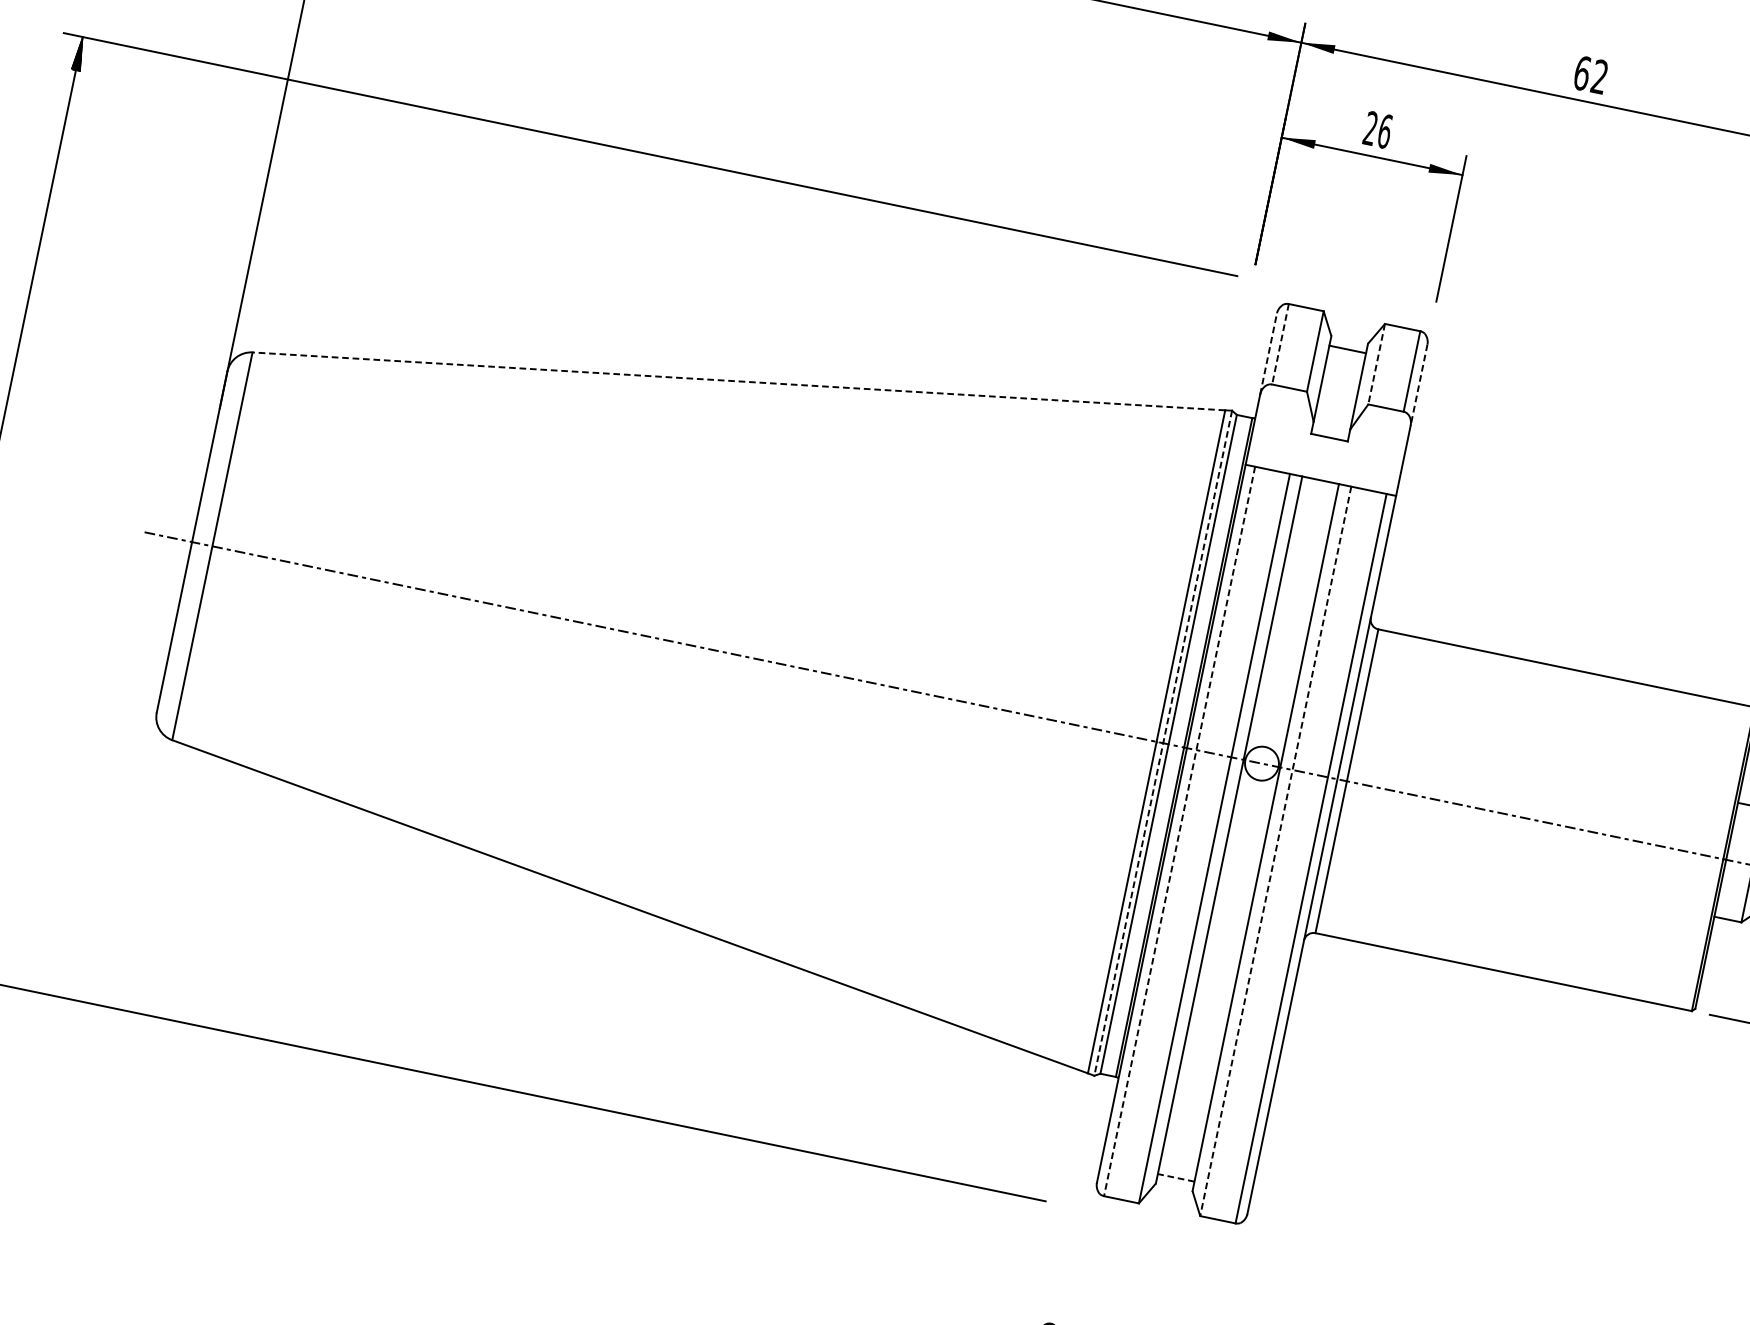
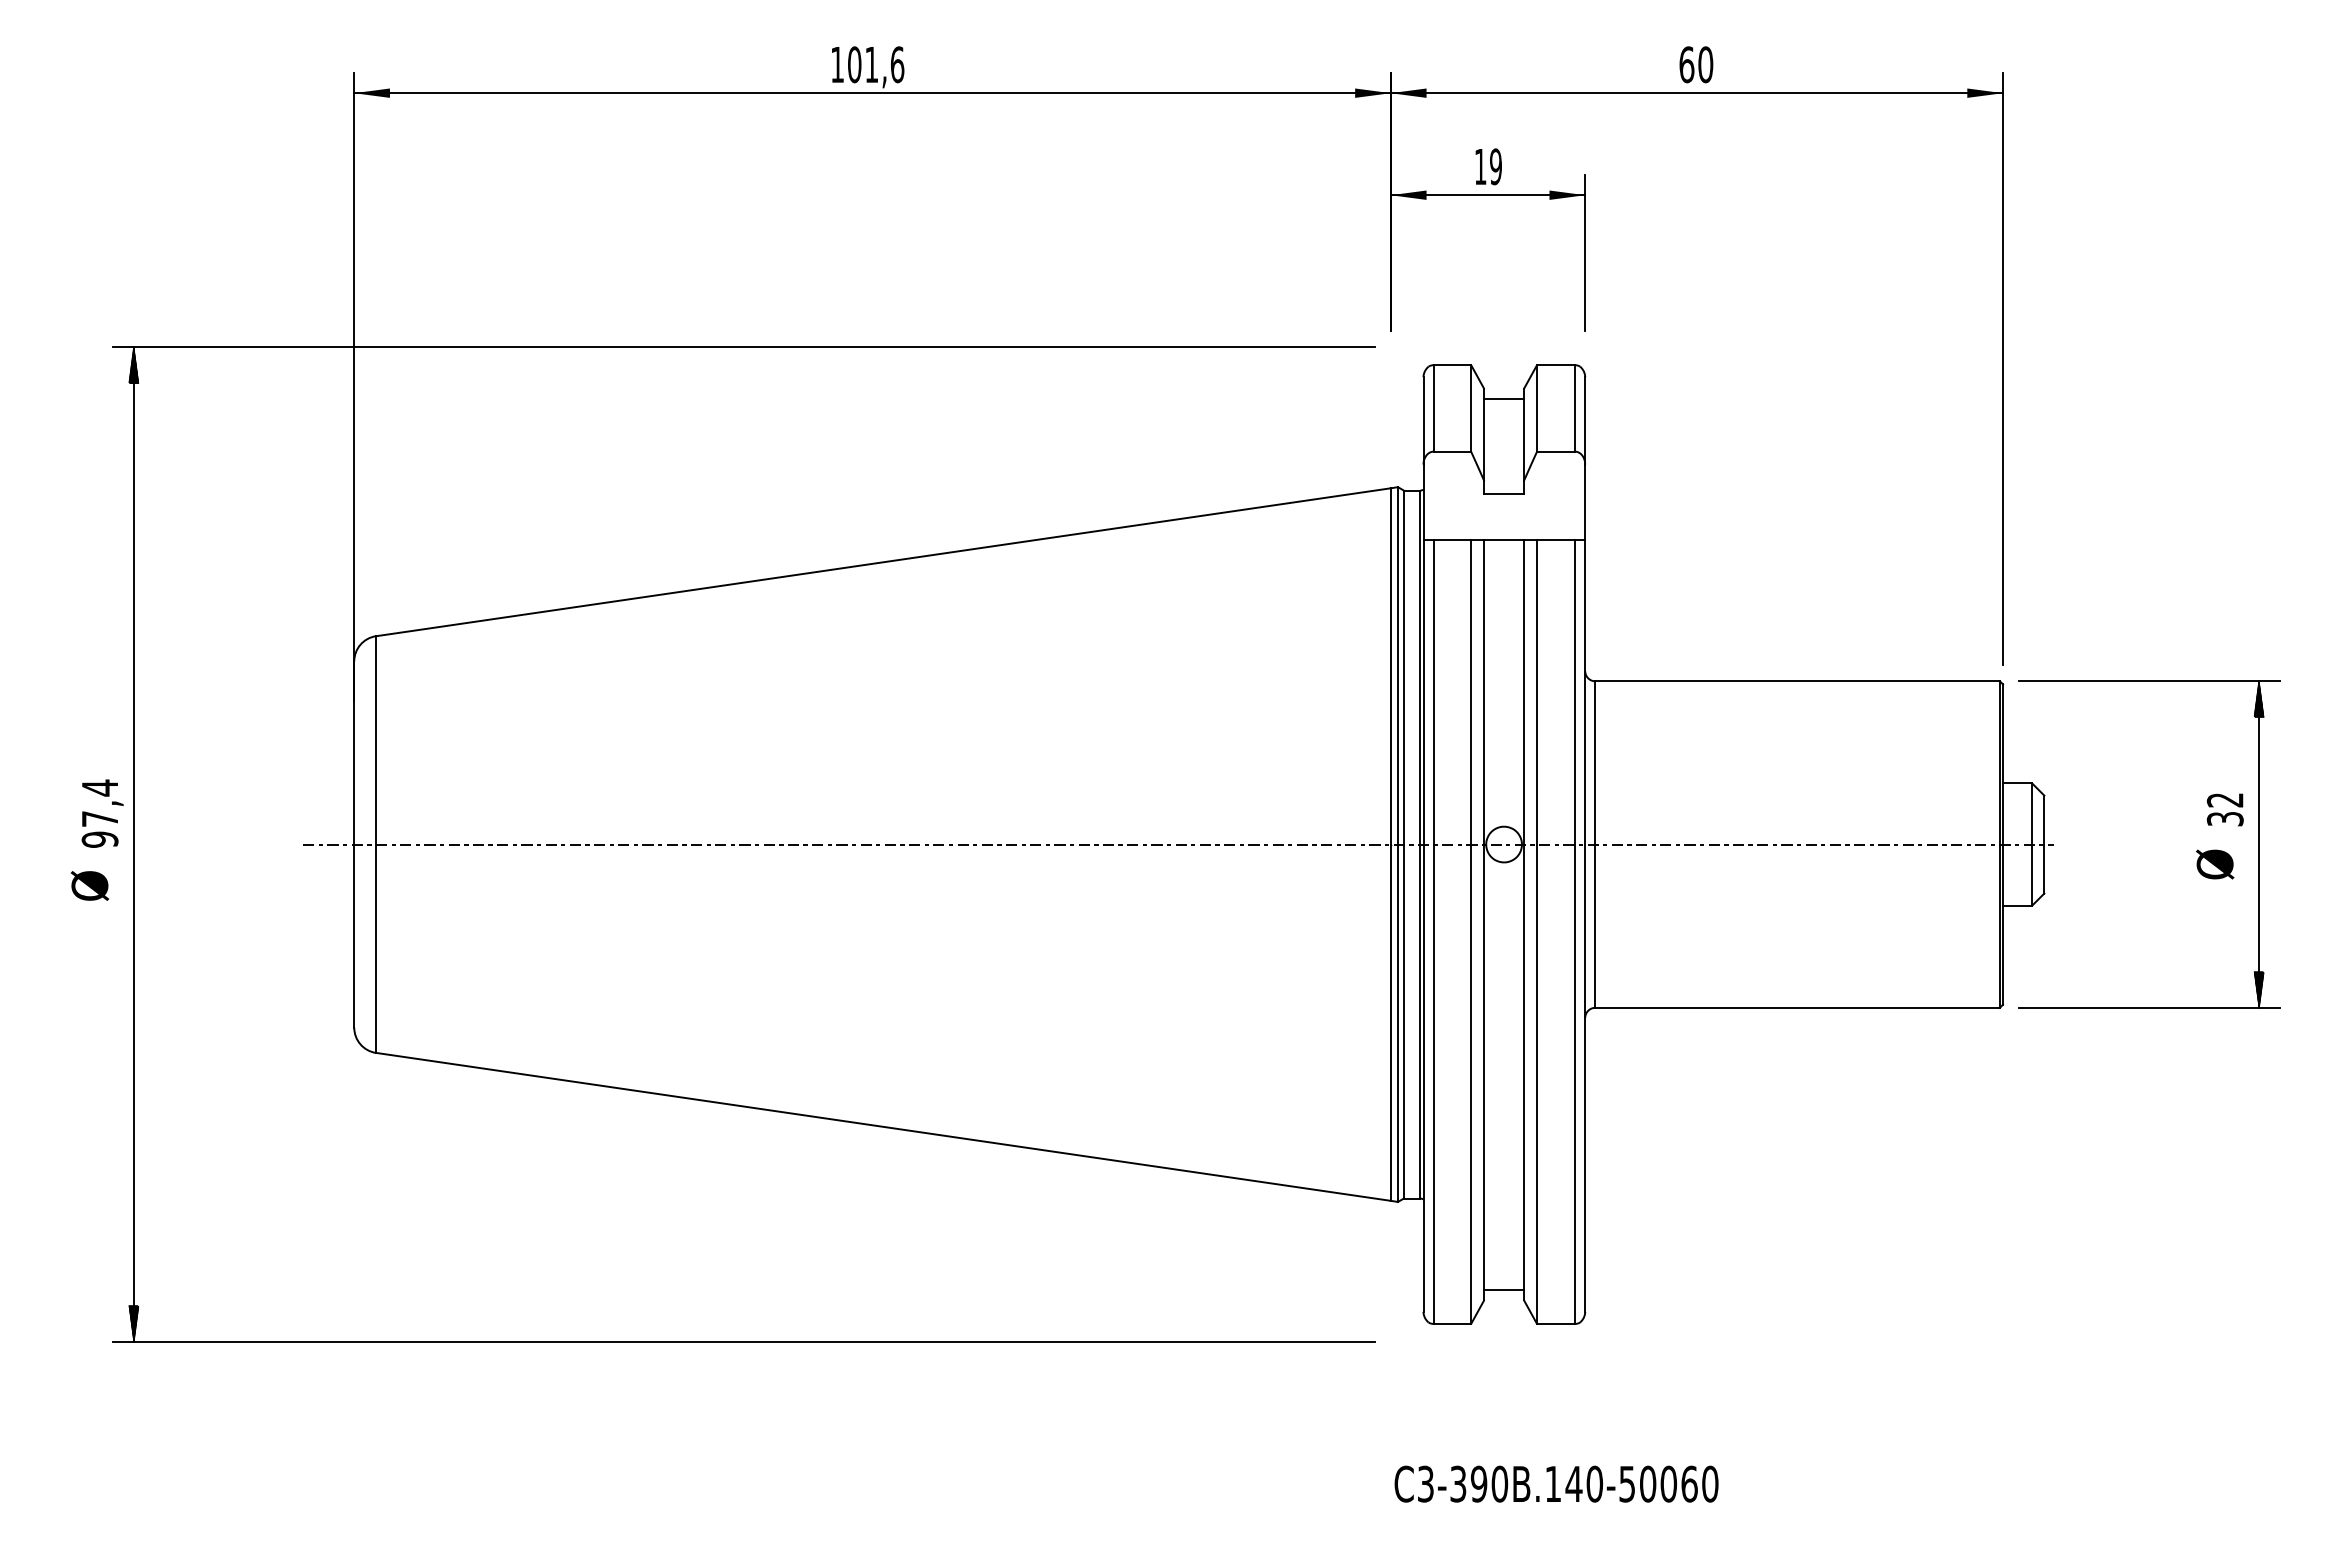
text: (1599, 76) -> (1705, 64), 62 -> 60
text: (1378, 129) -> (1488, 166), 26 -> 19
line: (1280, 344) -> (1433, 408), dashed -> solid
line: (1268, 353) -> (1423, 420), dashed -> solid
line: (1377, 364) -> (1537, 408), dashed -> solid
line: (738, 381) -> (883, 562), dashed -> solid
line: (1419, 384) -> (1585, 420), dashed -> solid
line: (1162, 743) -> (1397, 845), dashed -> solid
line: (1179, 831) -> (1433, 932), dashed -> solid
line: (1276, 851) -> (1537, 932), dashed -> solid
line: (1176, 1177) -> (1504, 1289), dashed -> solid

